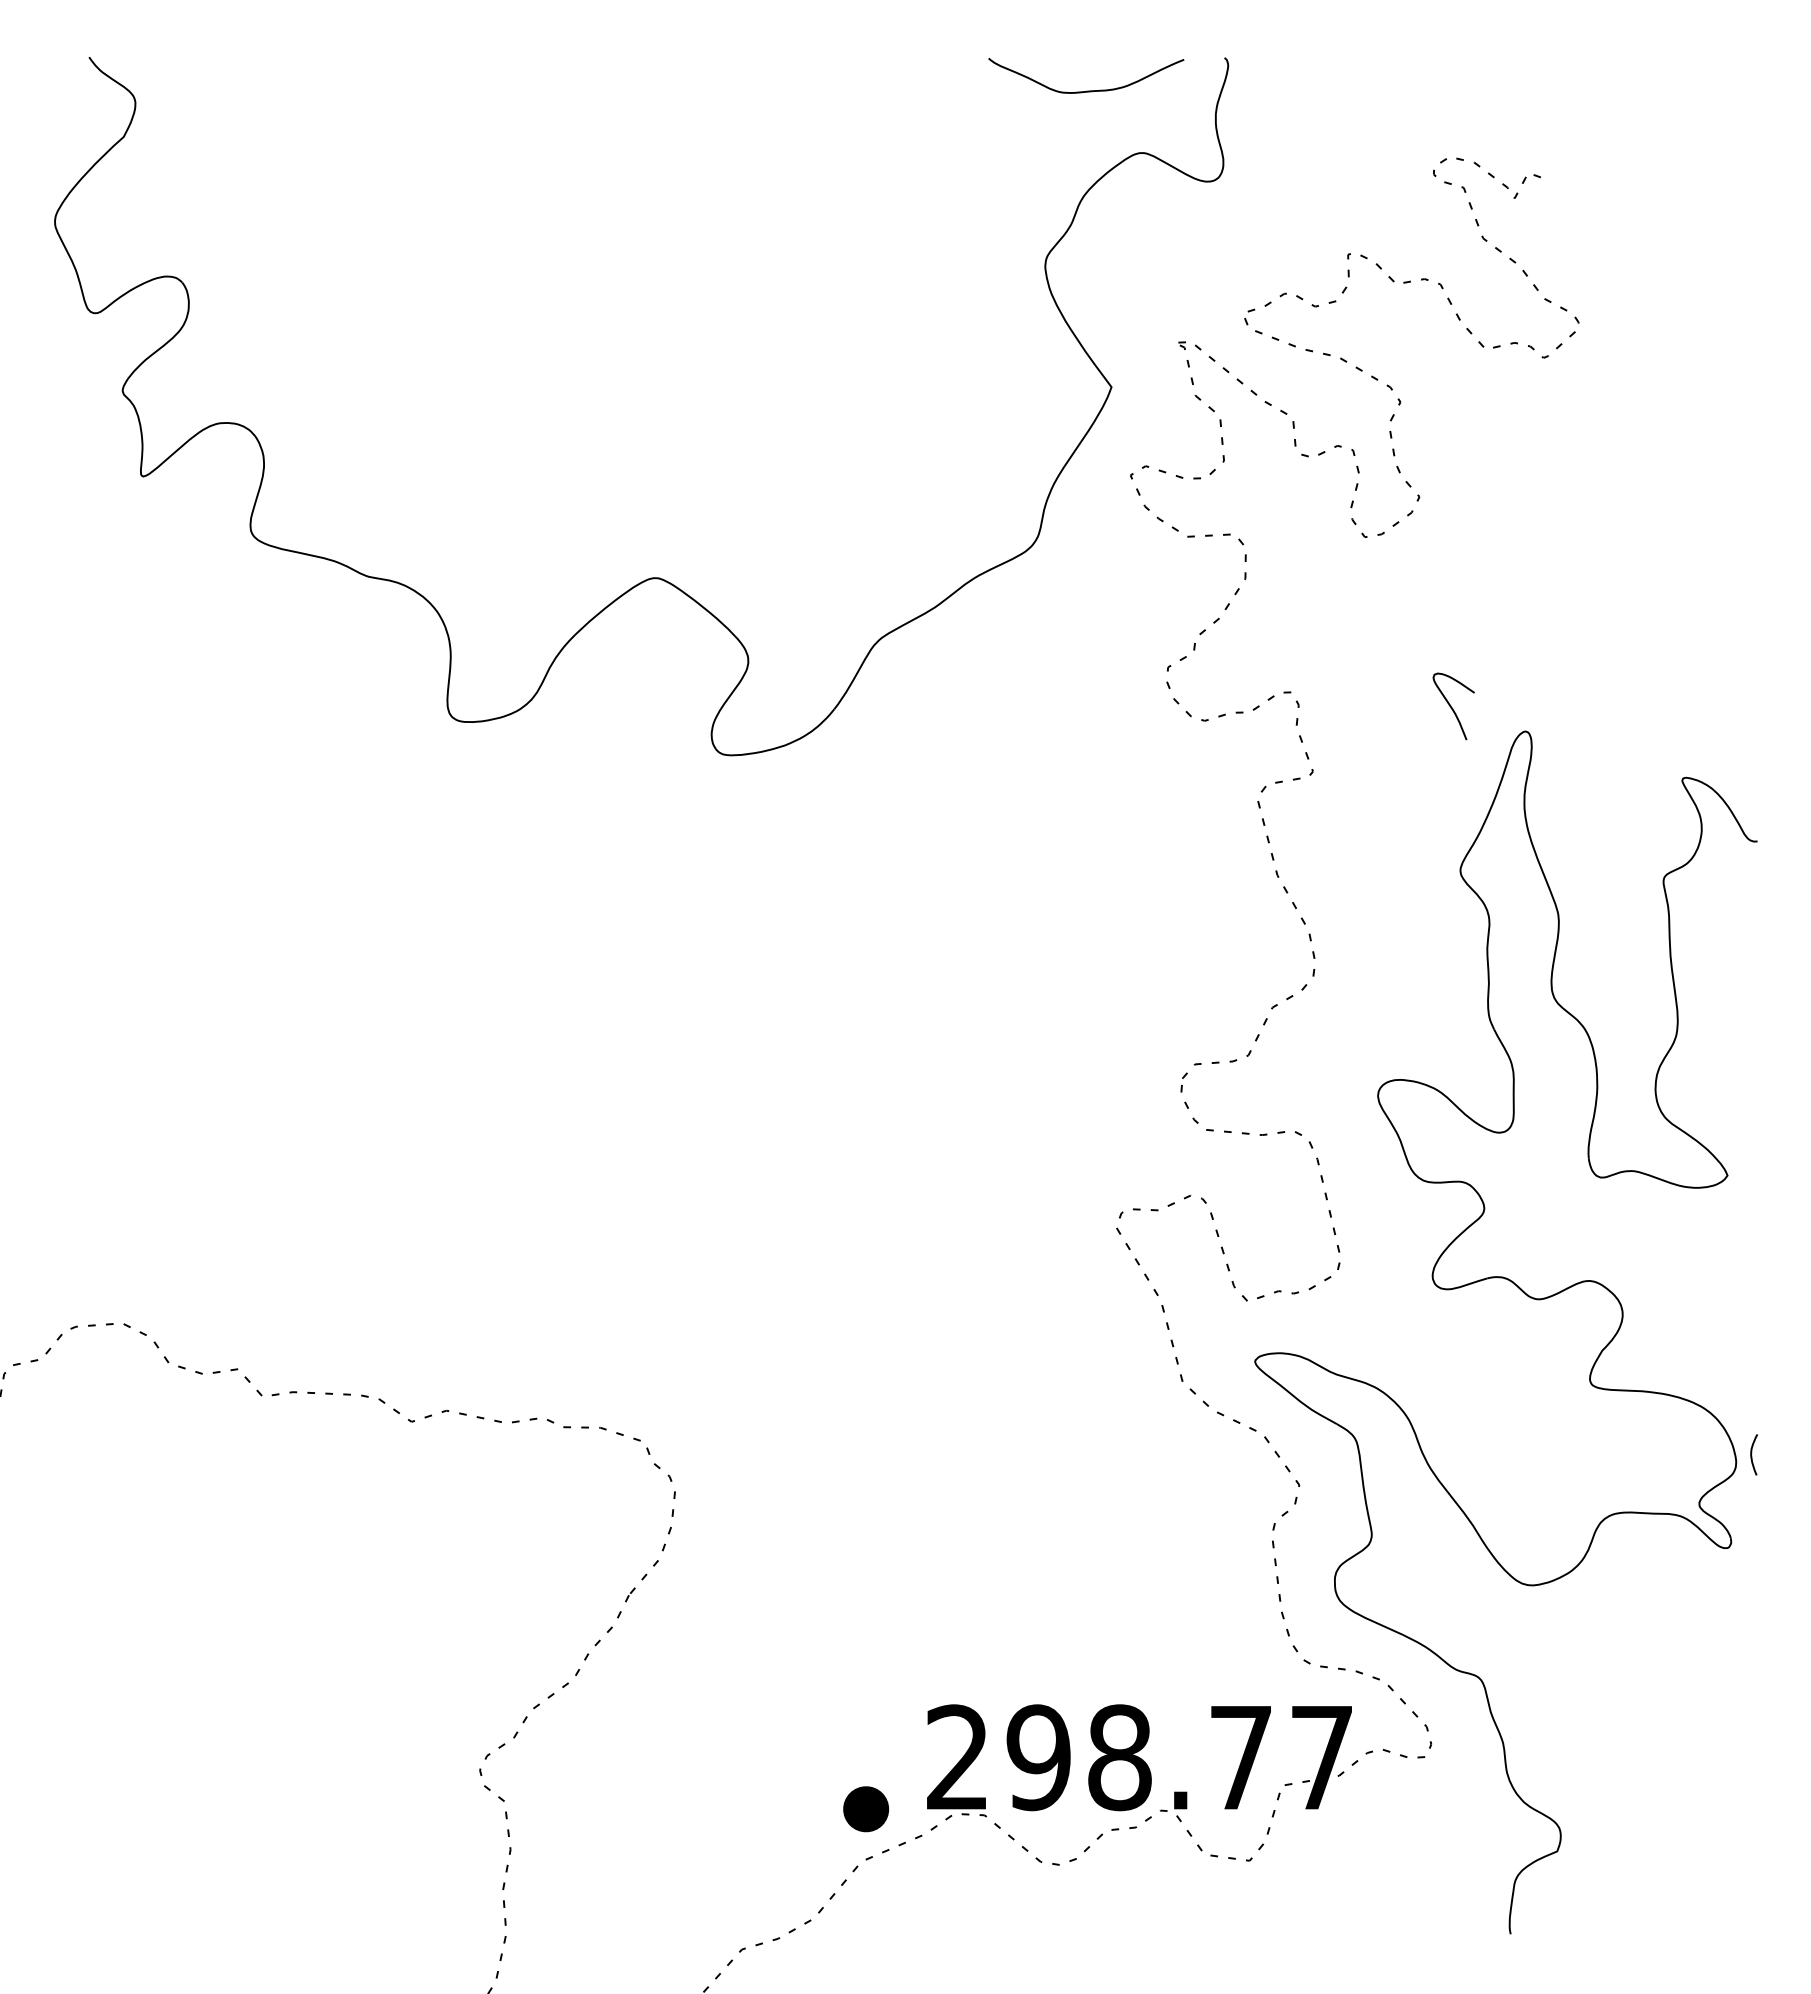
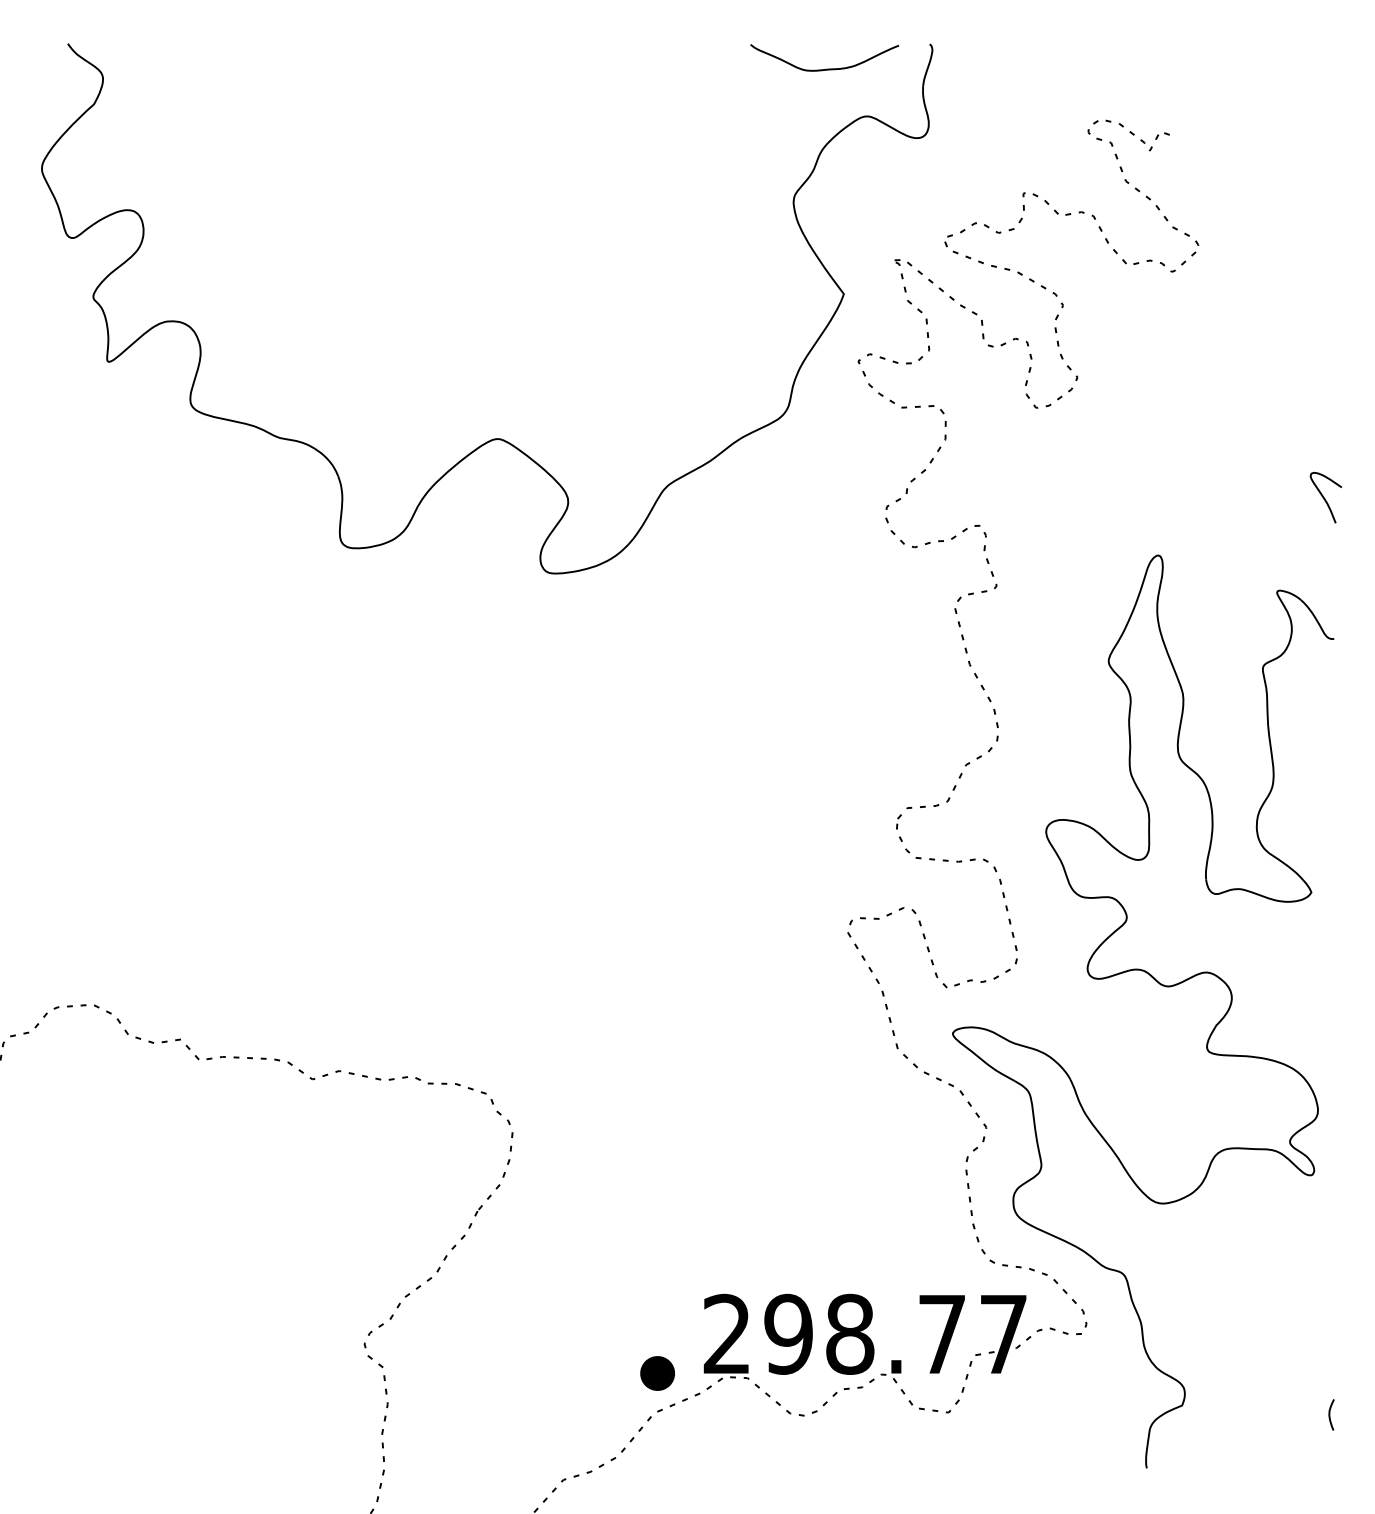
curve: (1452, 707) -> (1325, 498), moved
curve: (1752, 1453) -> (1330, 1413), moved

